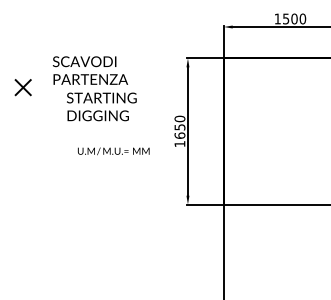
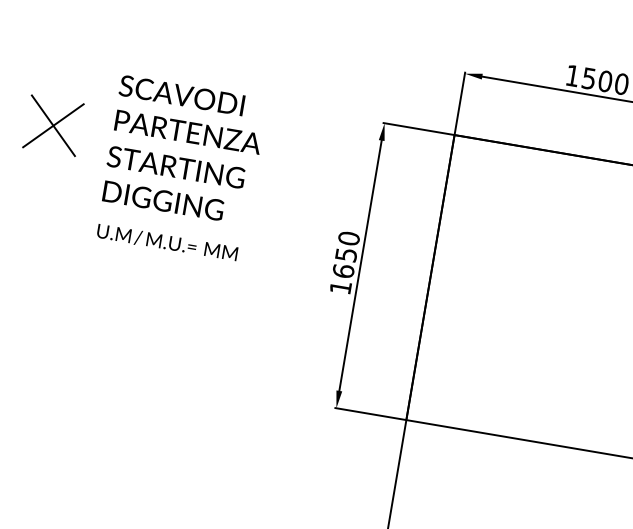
part: (23, 87) -> (54, 125), size x1.67
text: (101, 106) -> (172, 183), moved
text: (113, 151) -> (166, 242), moved

